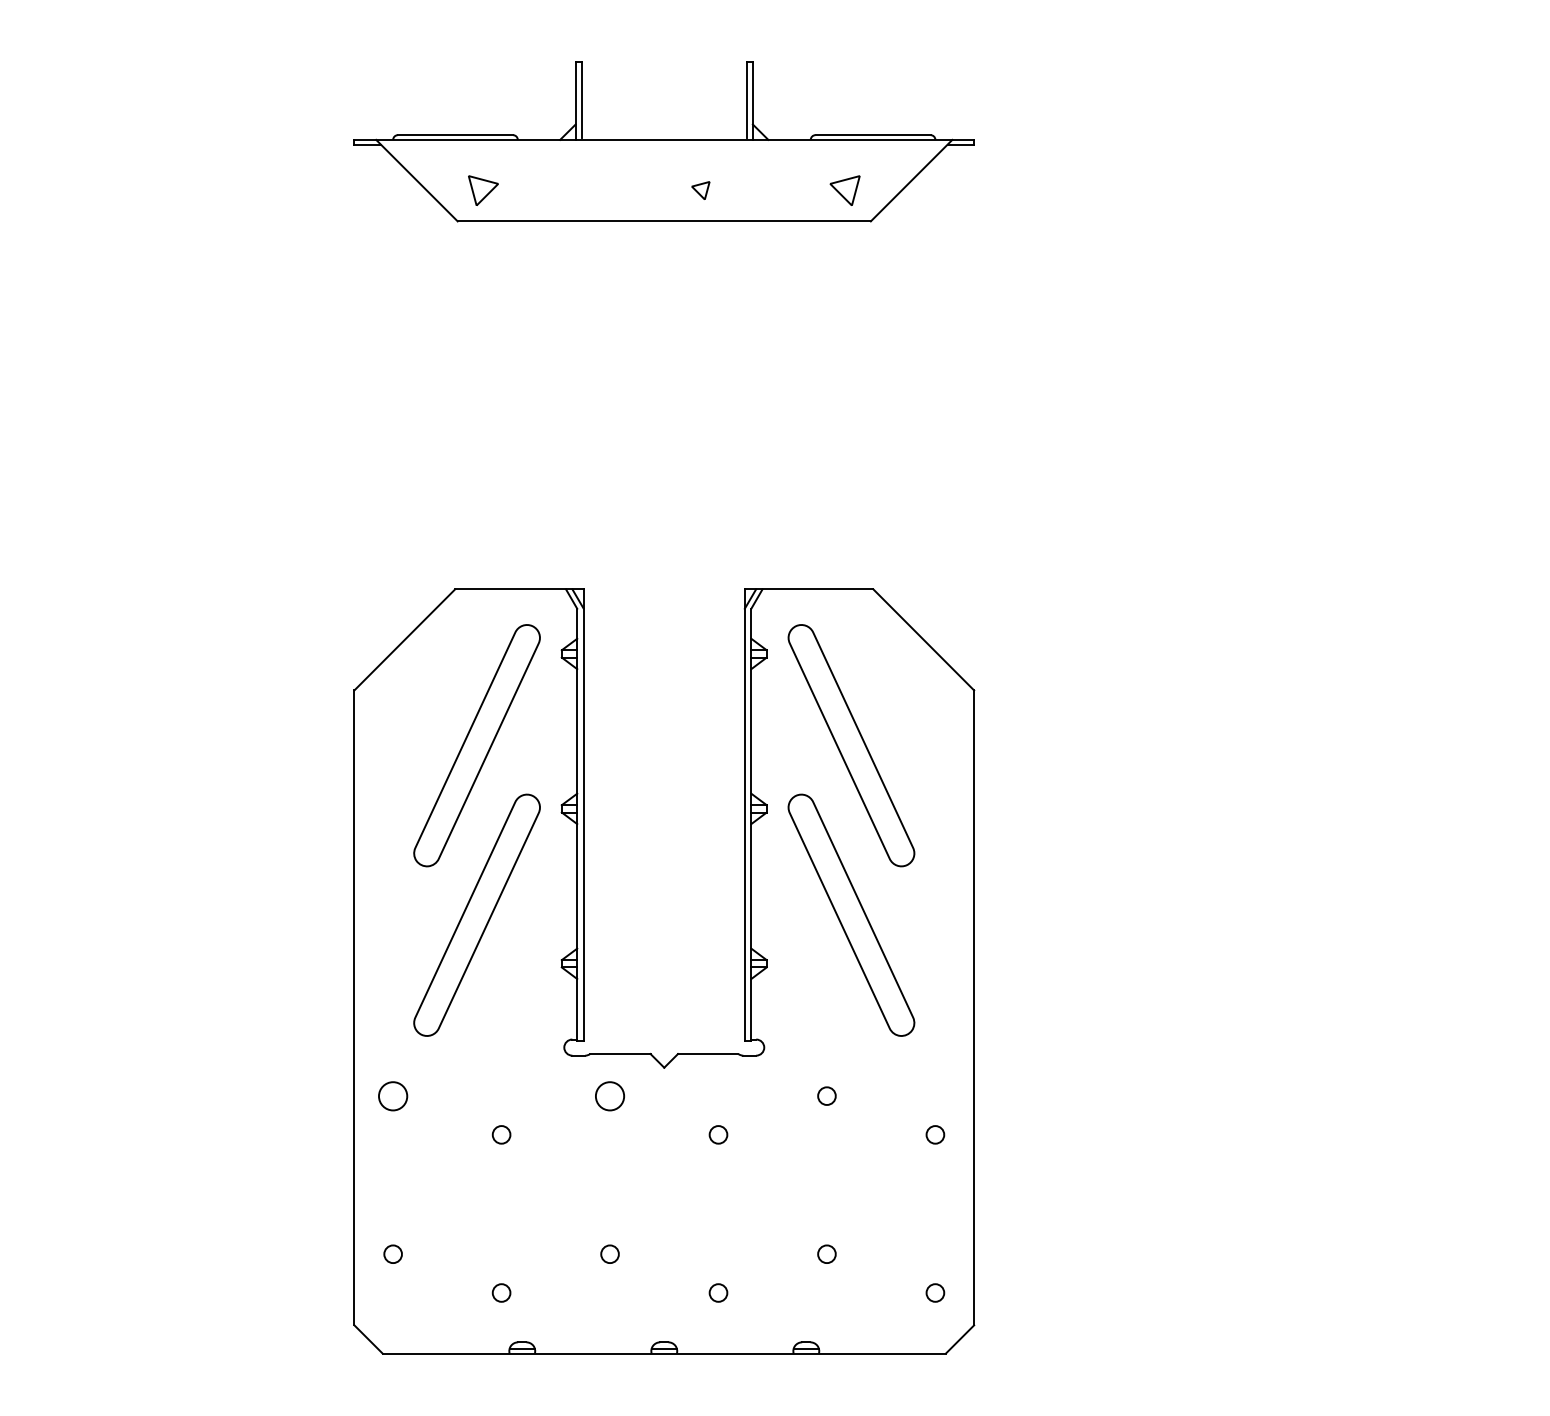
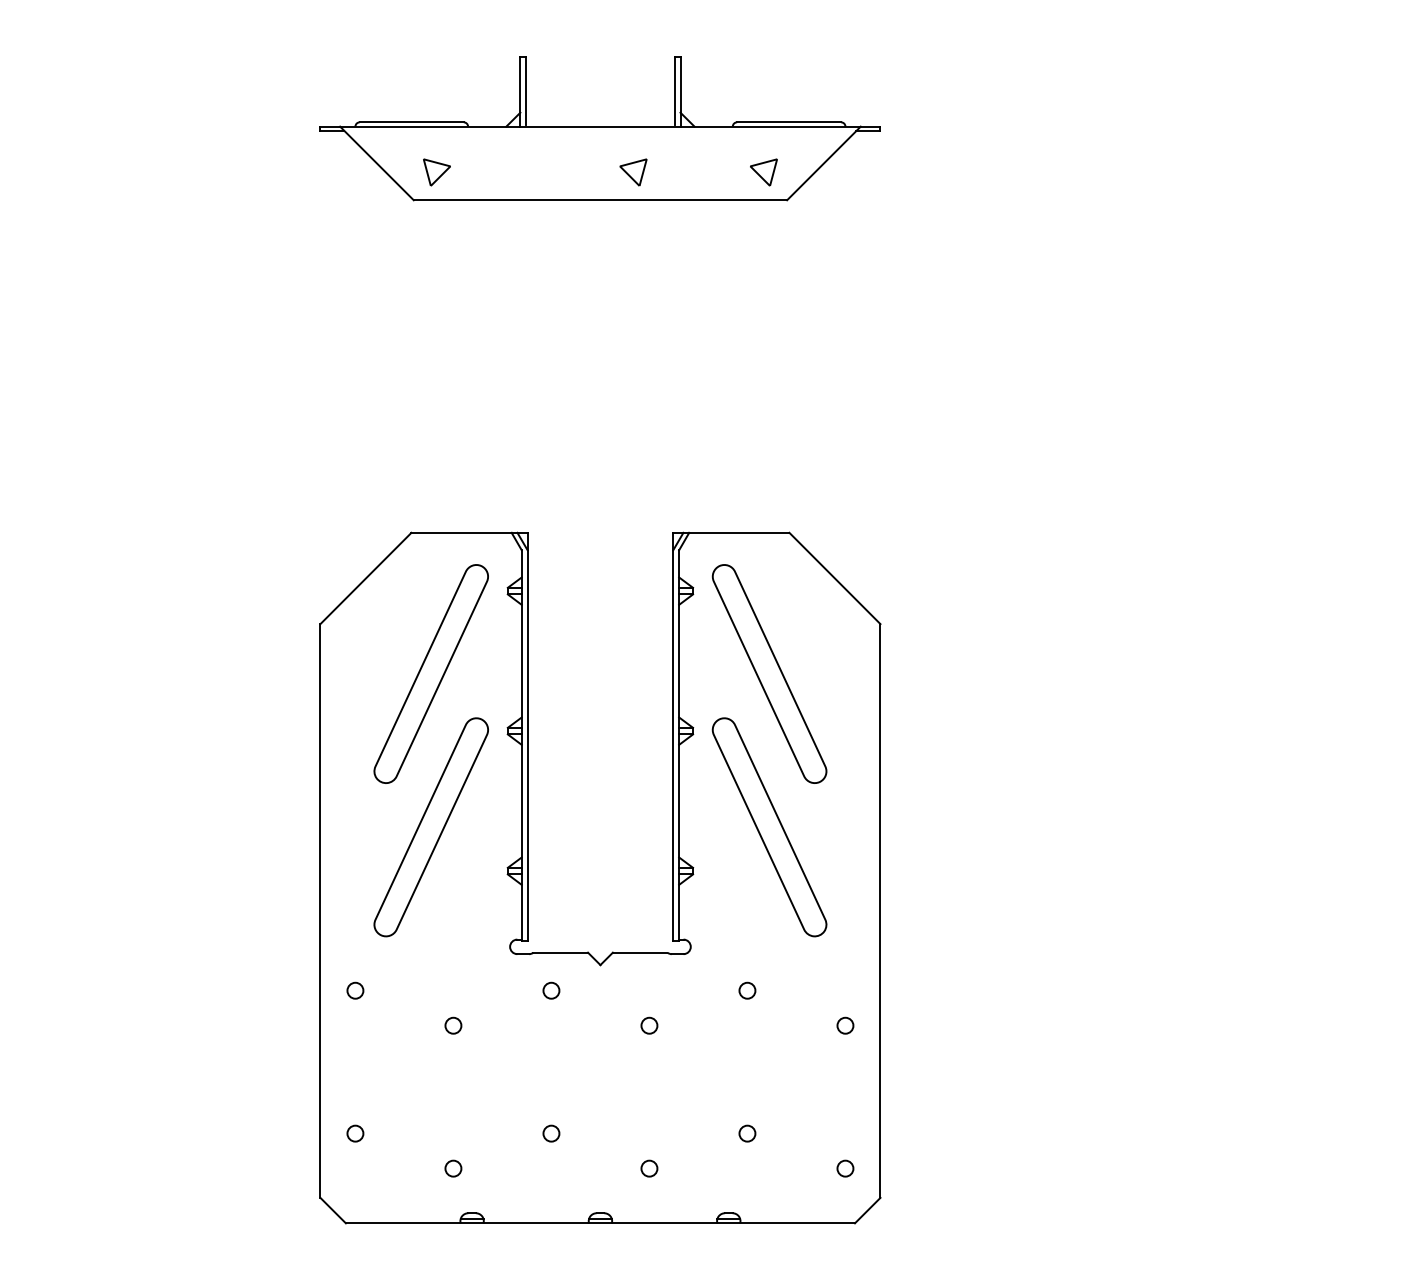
part: (700, 190) -> (633, 172), size x1.67
circle: (393, 1095) -> (355, 990), size x0.62
circle: (610, 1095) -> (551, 990), size x0.62

